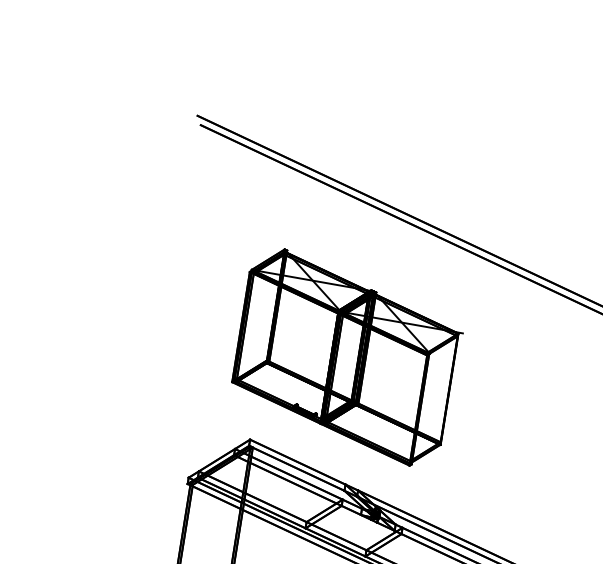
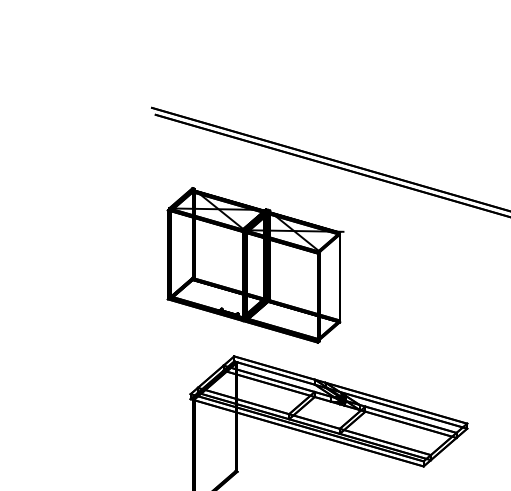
part: (347, 357) -> (255, 265), moved

